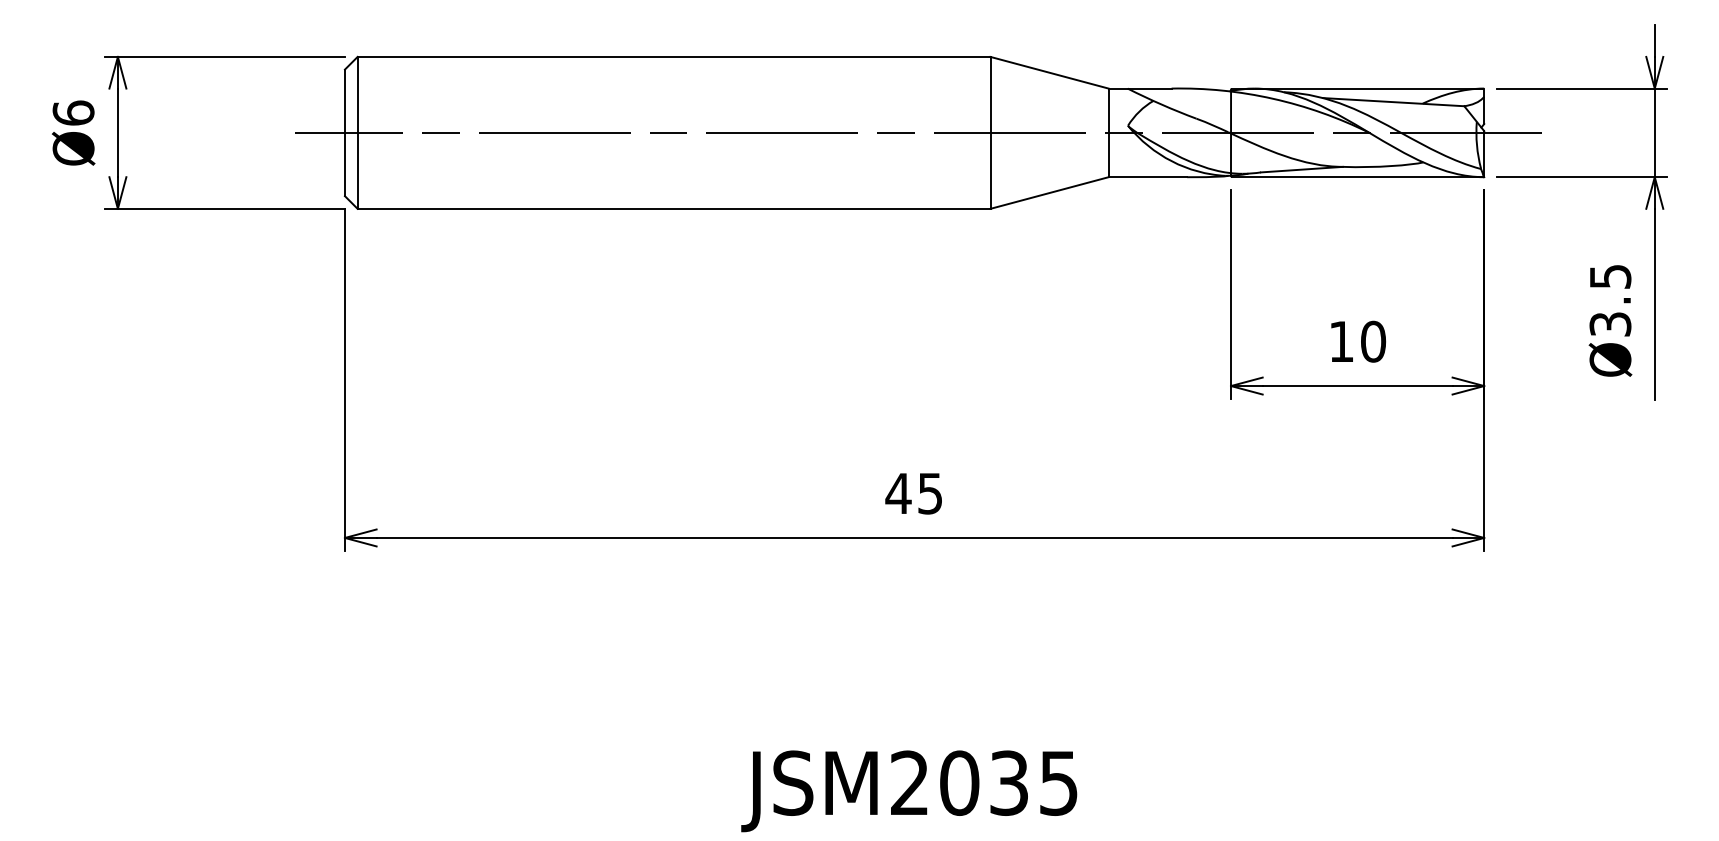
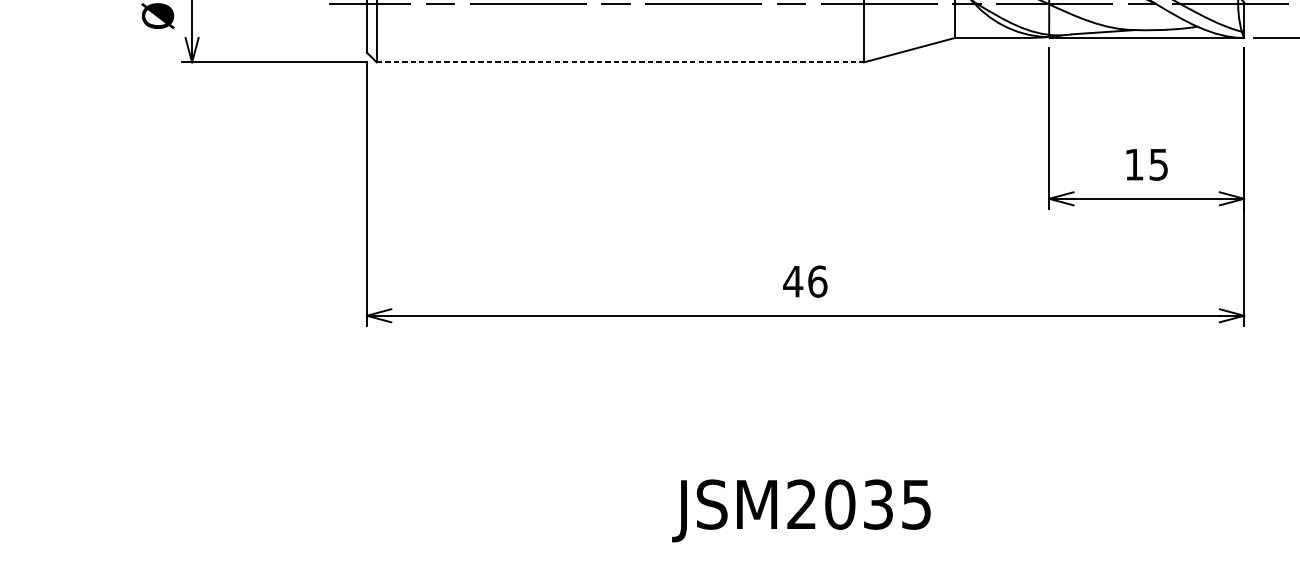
line: (674, 208) -> (620, 62), solid -> dashed
text: (1373, 341) -> (1158, 164), 10 -> 15
text: (930, 493) -> (817, 281), 45 -> 46

